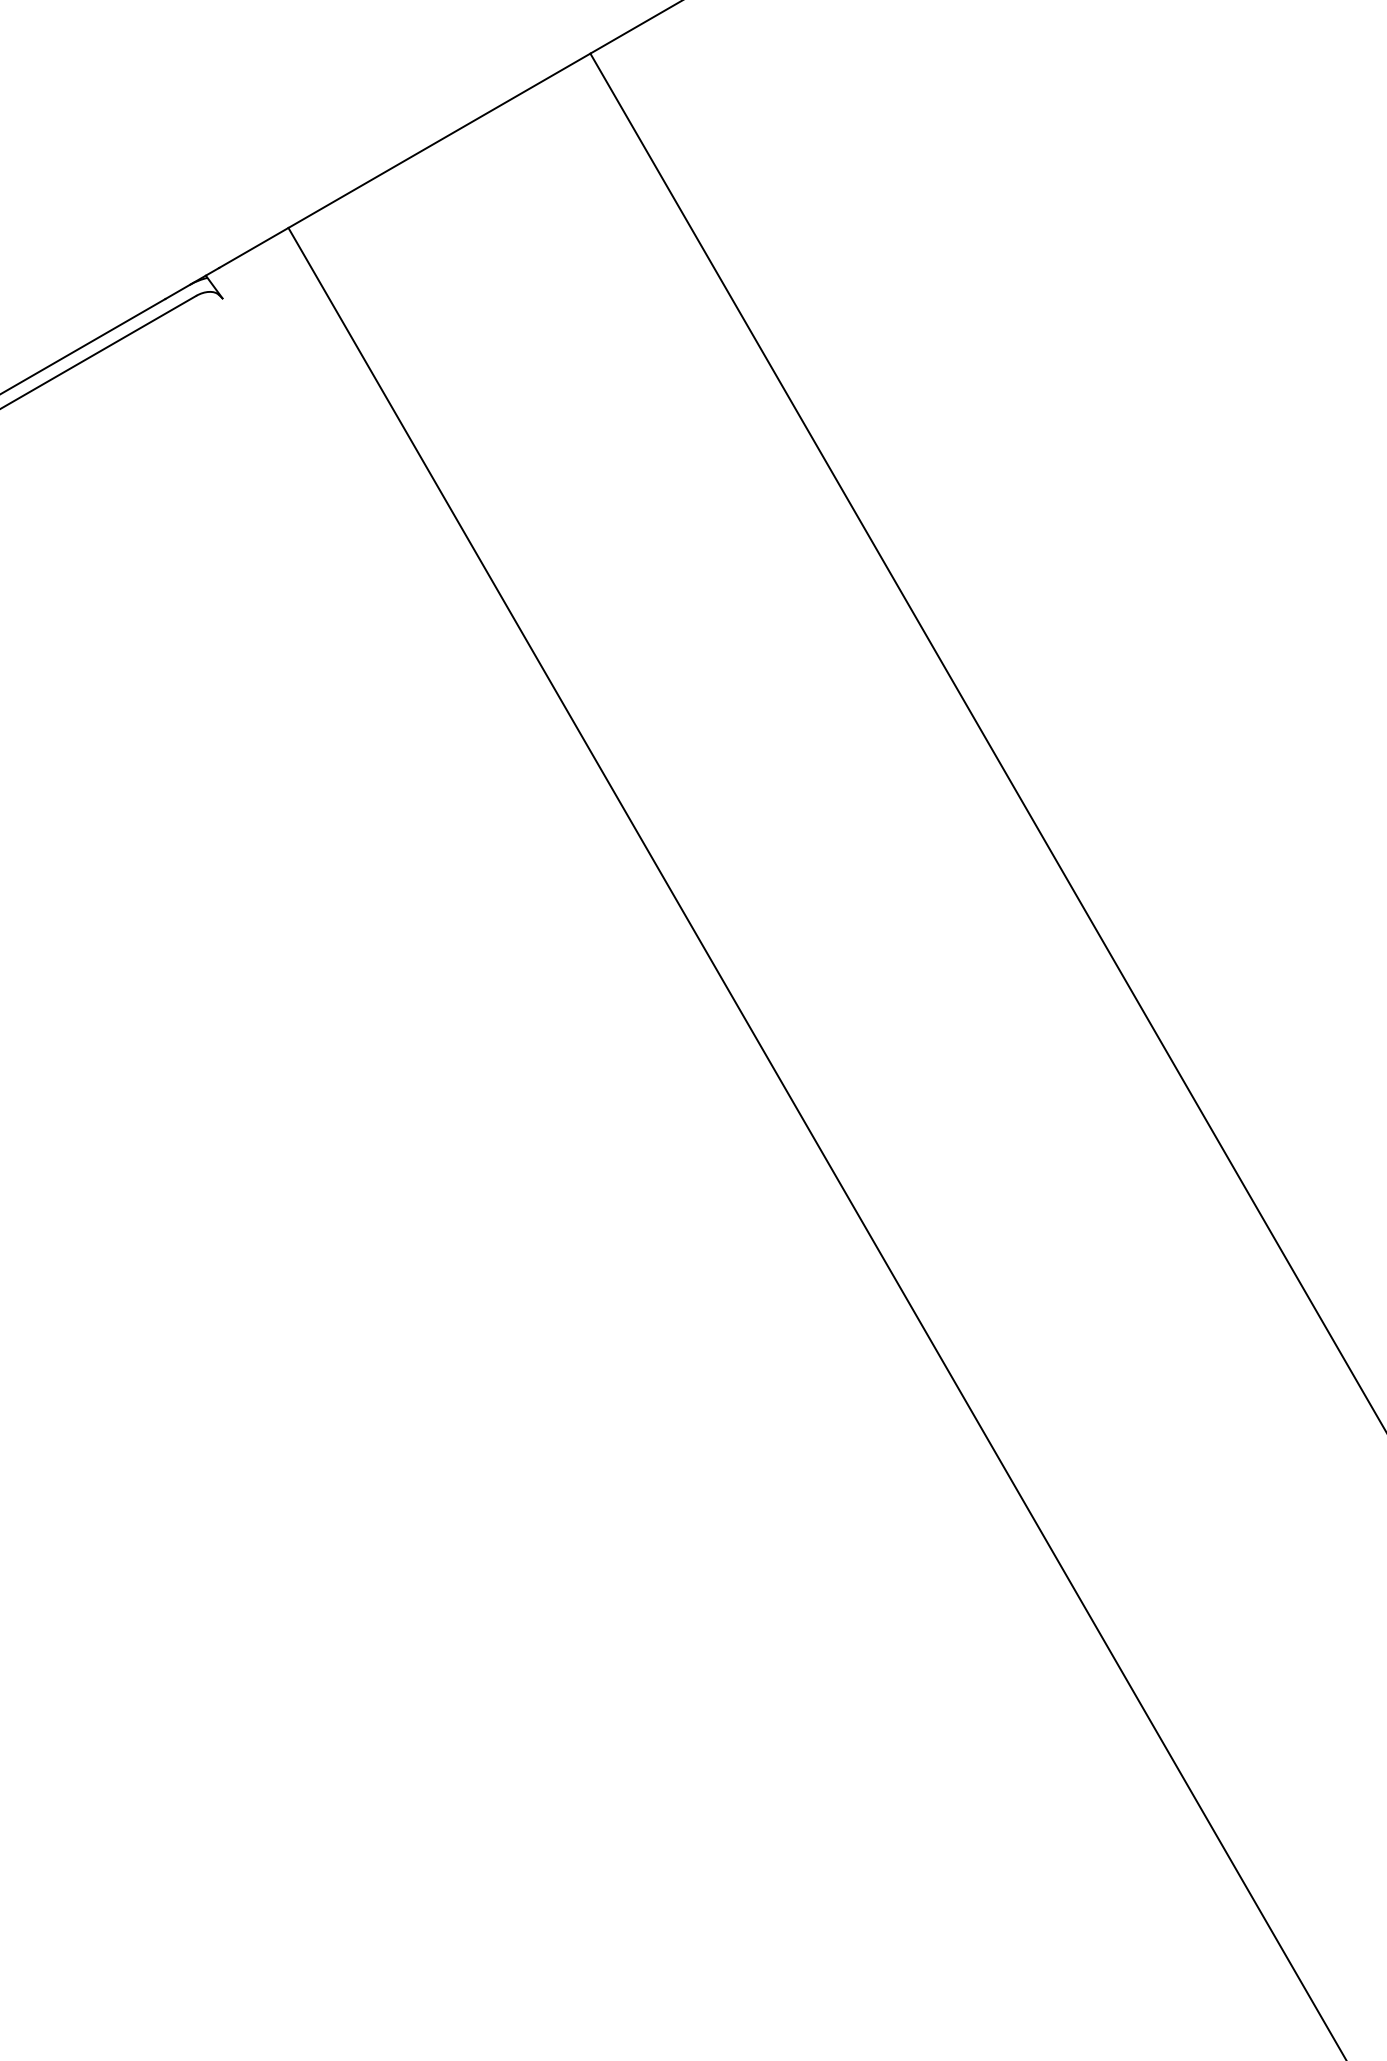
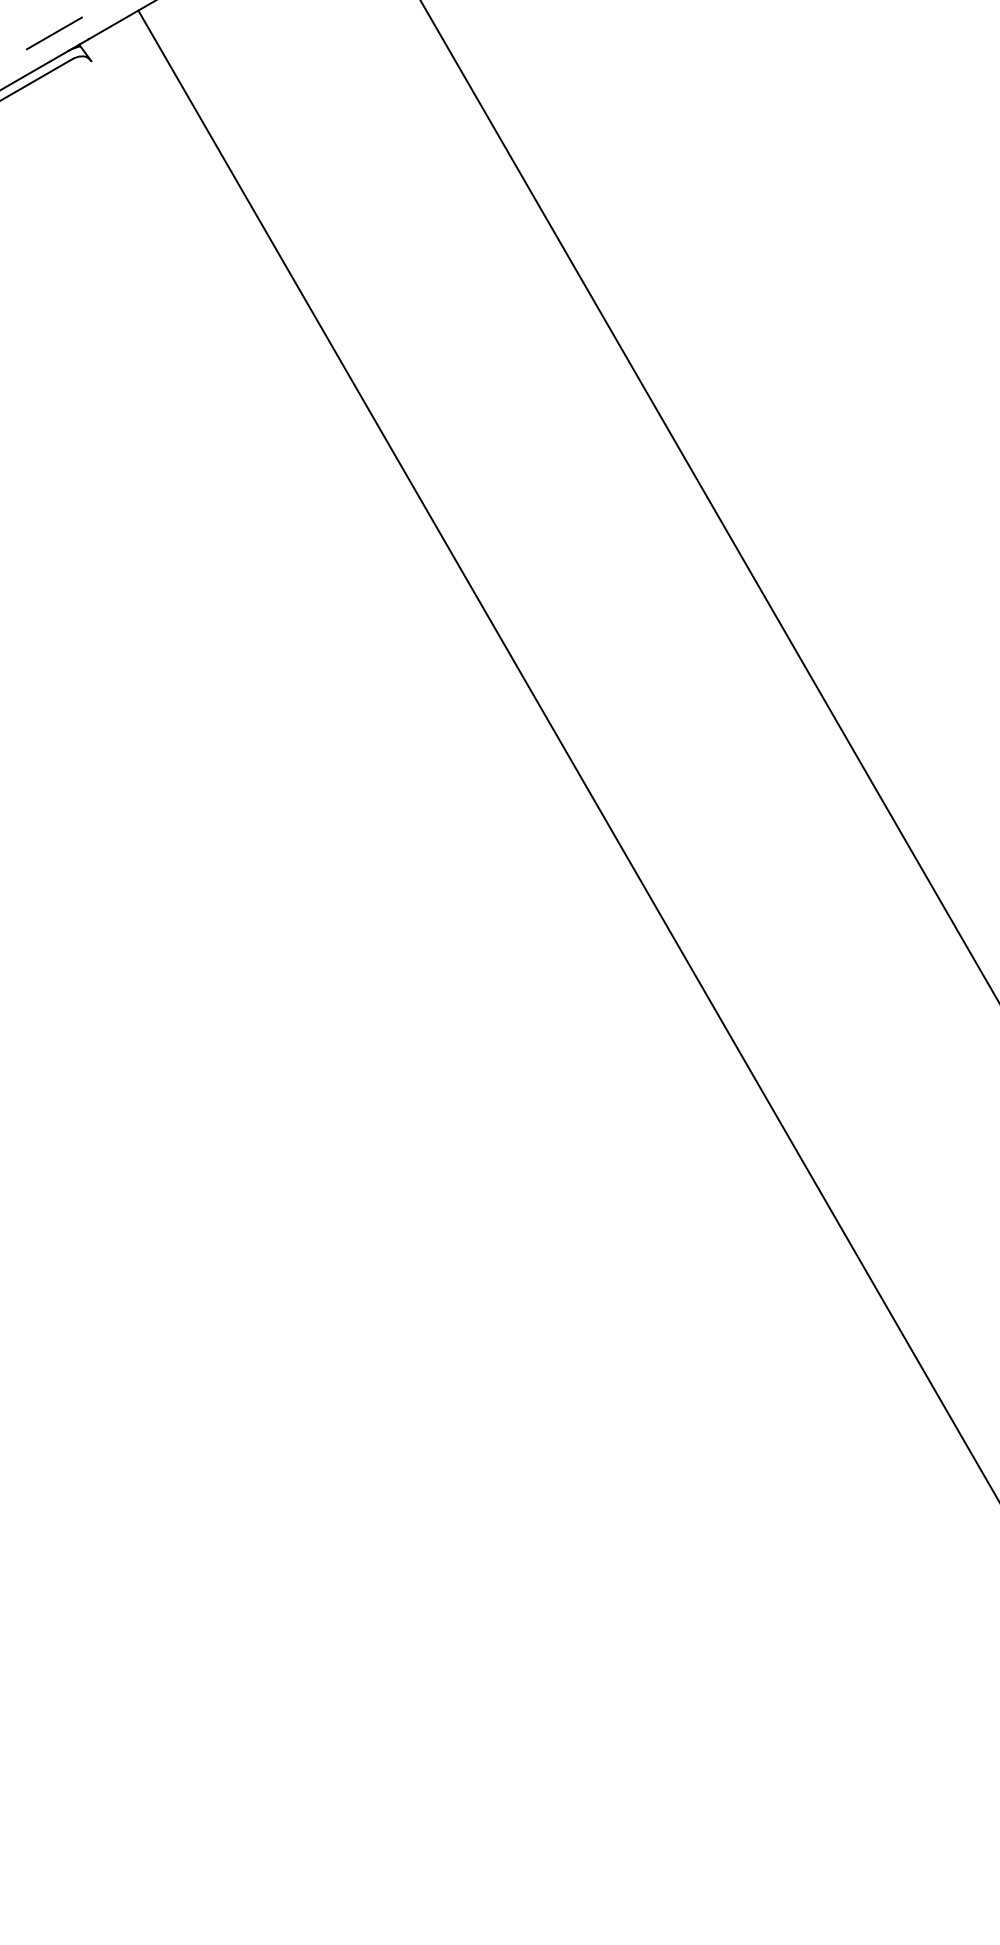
line: (171, 259) -> (54, 33), added

